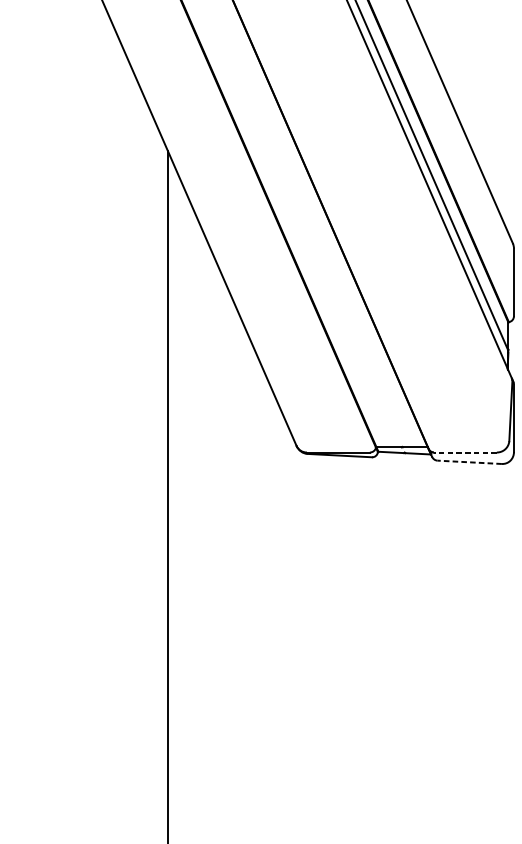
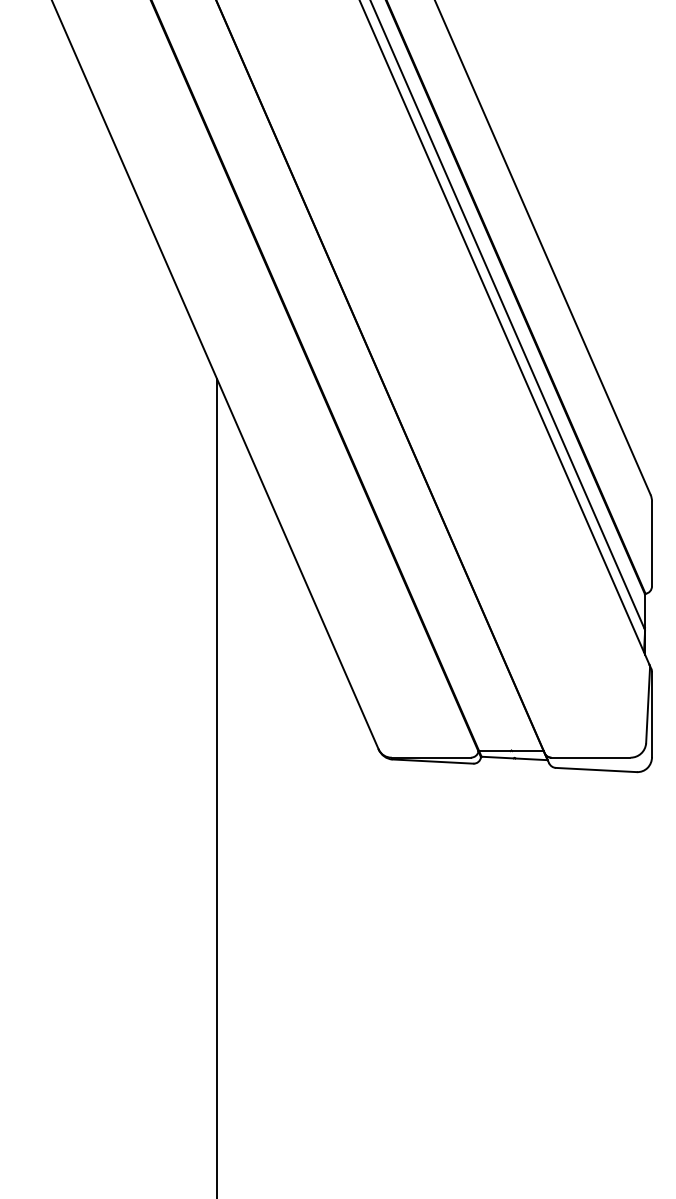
line: (465, 452) -> (590, 757), dashed -> solid
line: (469, 462) -> (596, 770), dashed -> solid

